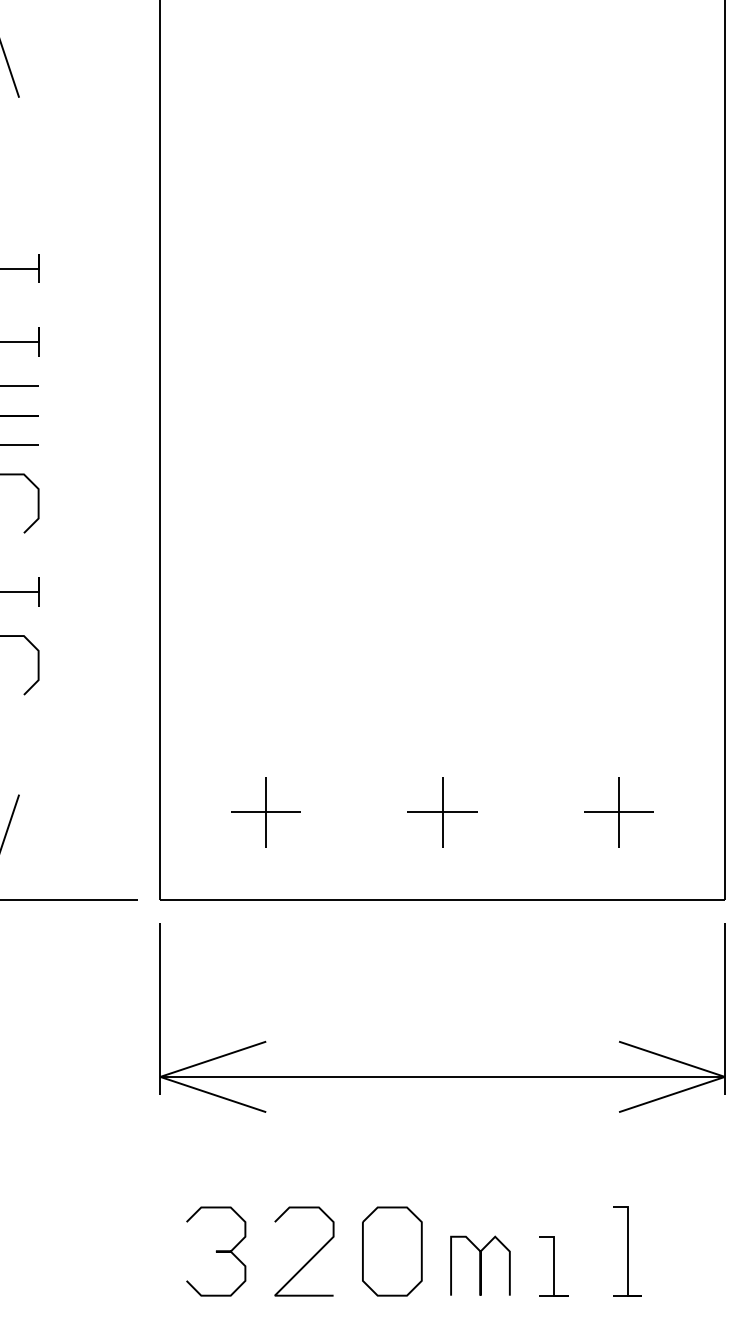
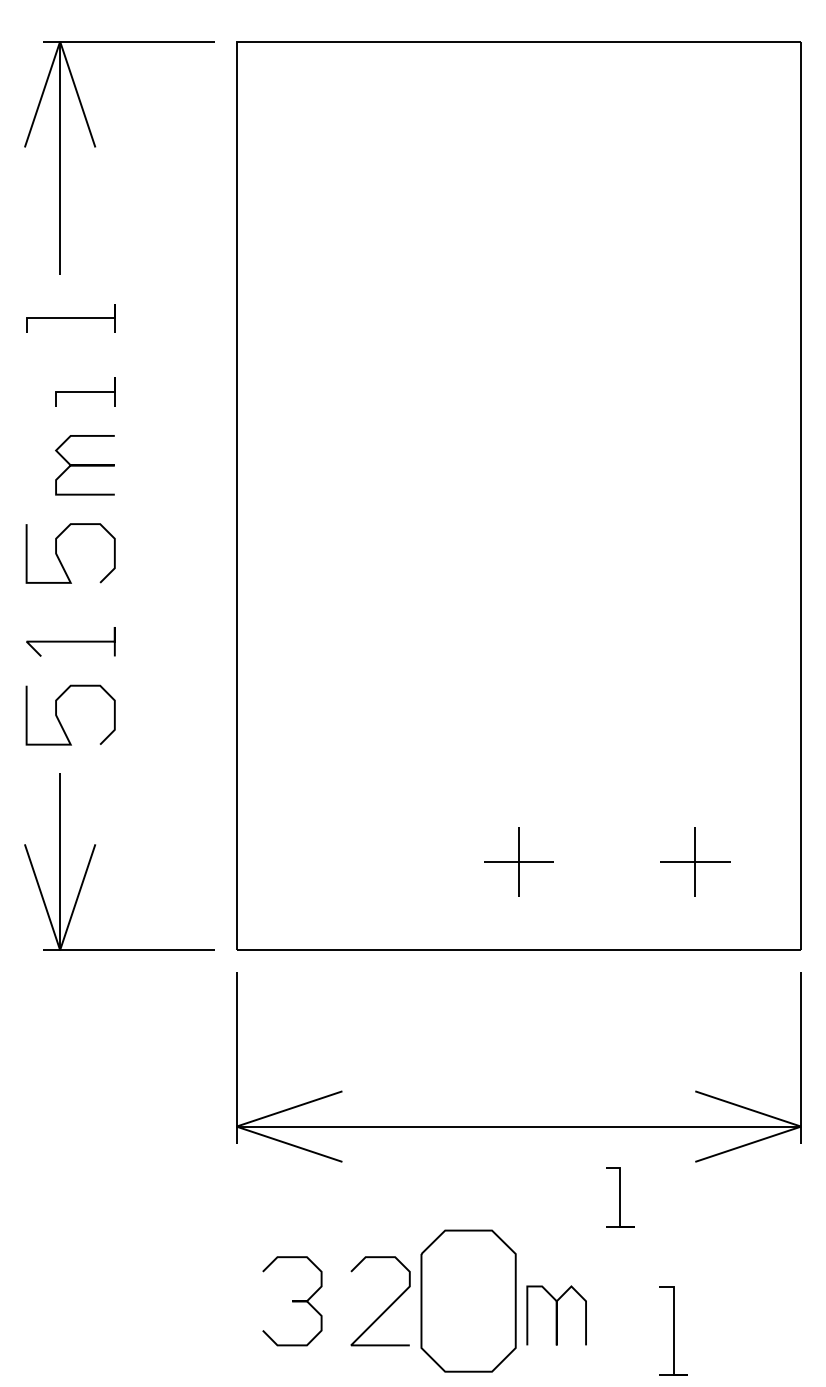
part: (266, 811) -> (342, 861), removed
line: (627, 1250) -> (673, 1330), moved
part: (392, 1251) -> (468, 1301), size x1.6
line: (554, 1265) -> (620, 1197), moved

